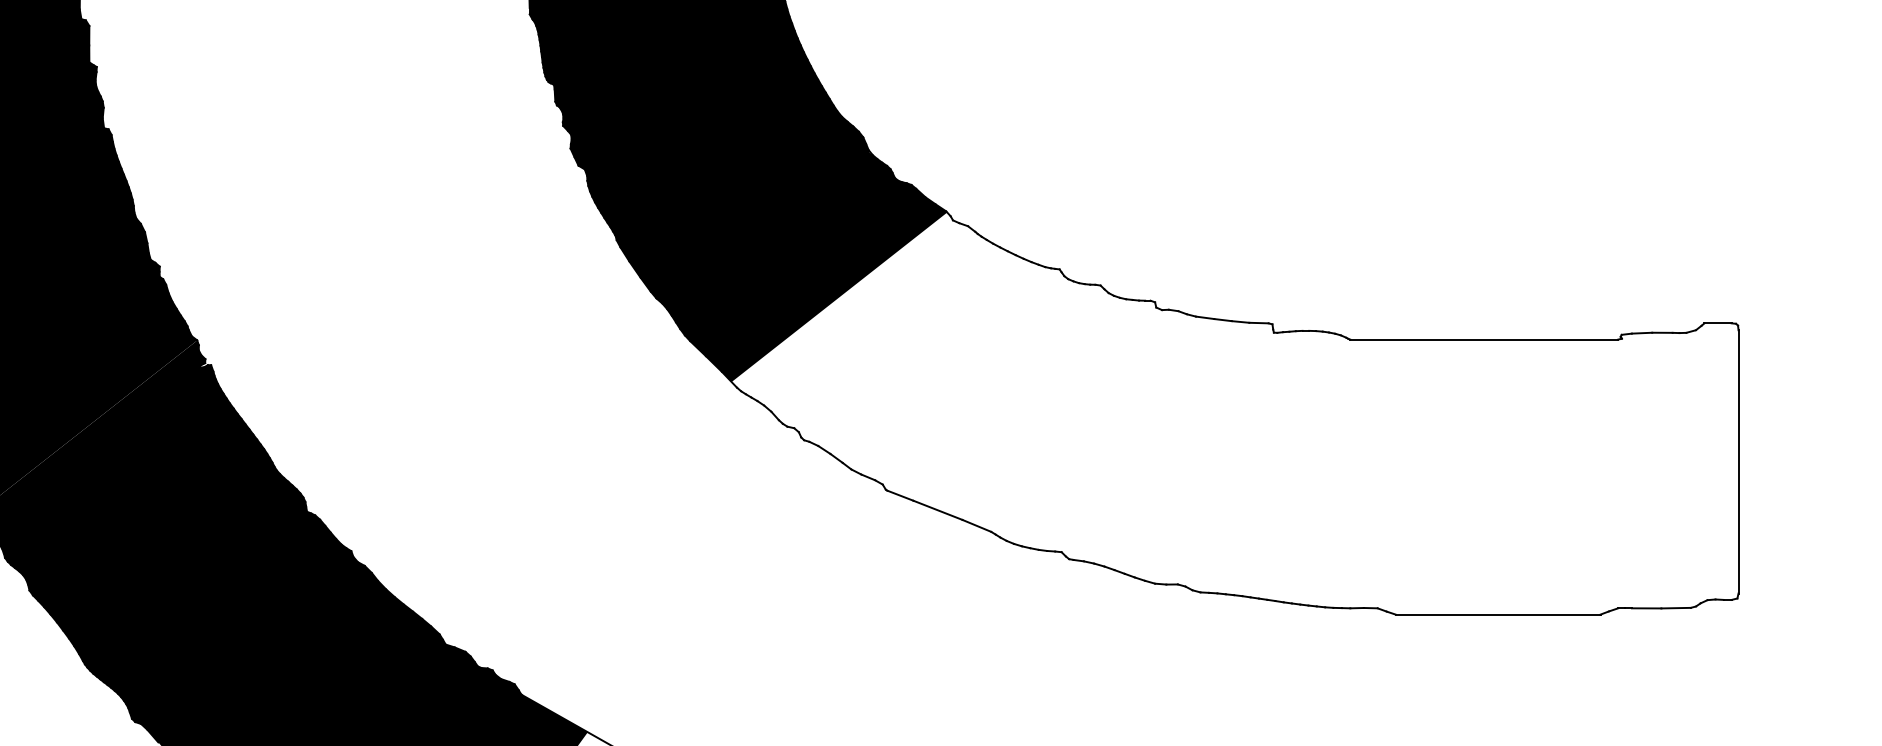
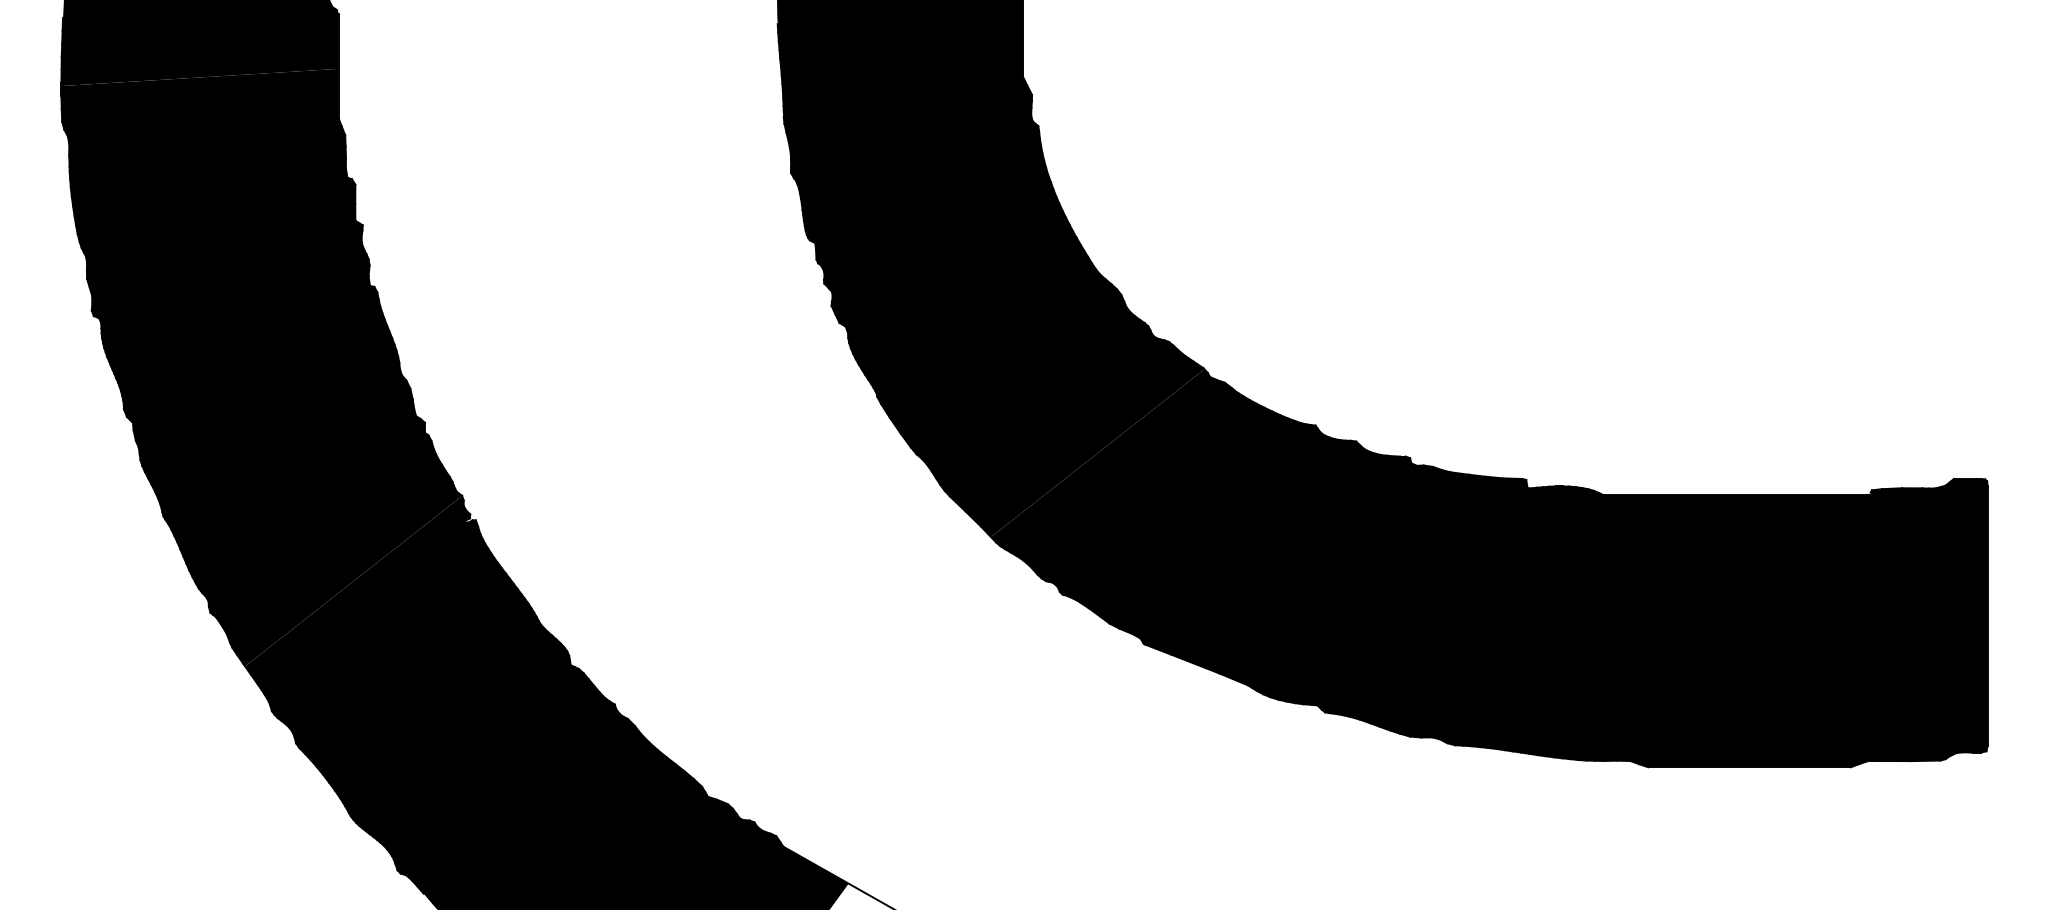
fill: (1235, 413) -> (1489, 568), added

